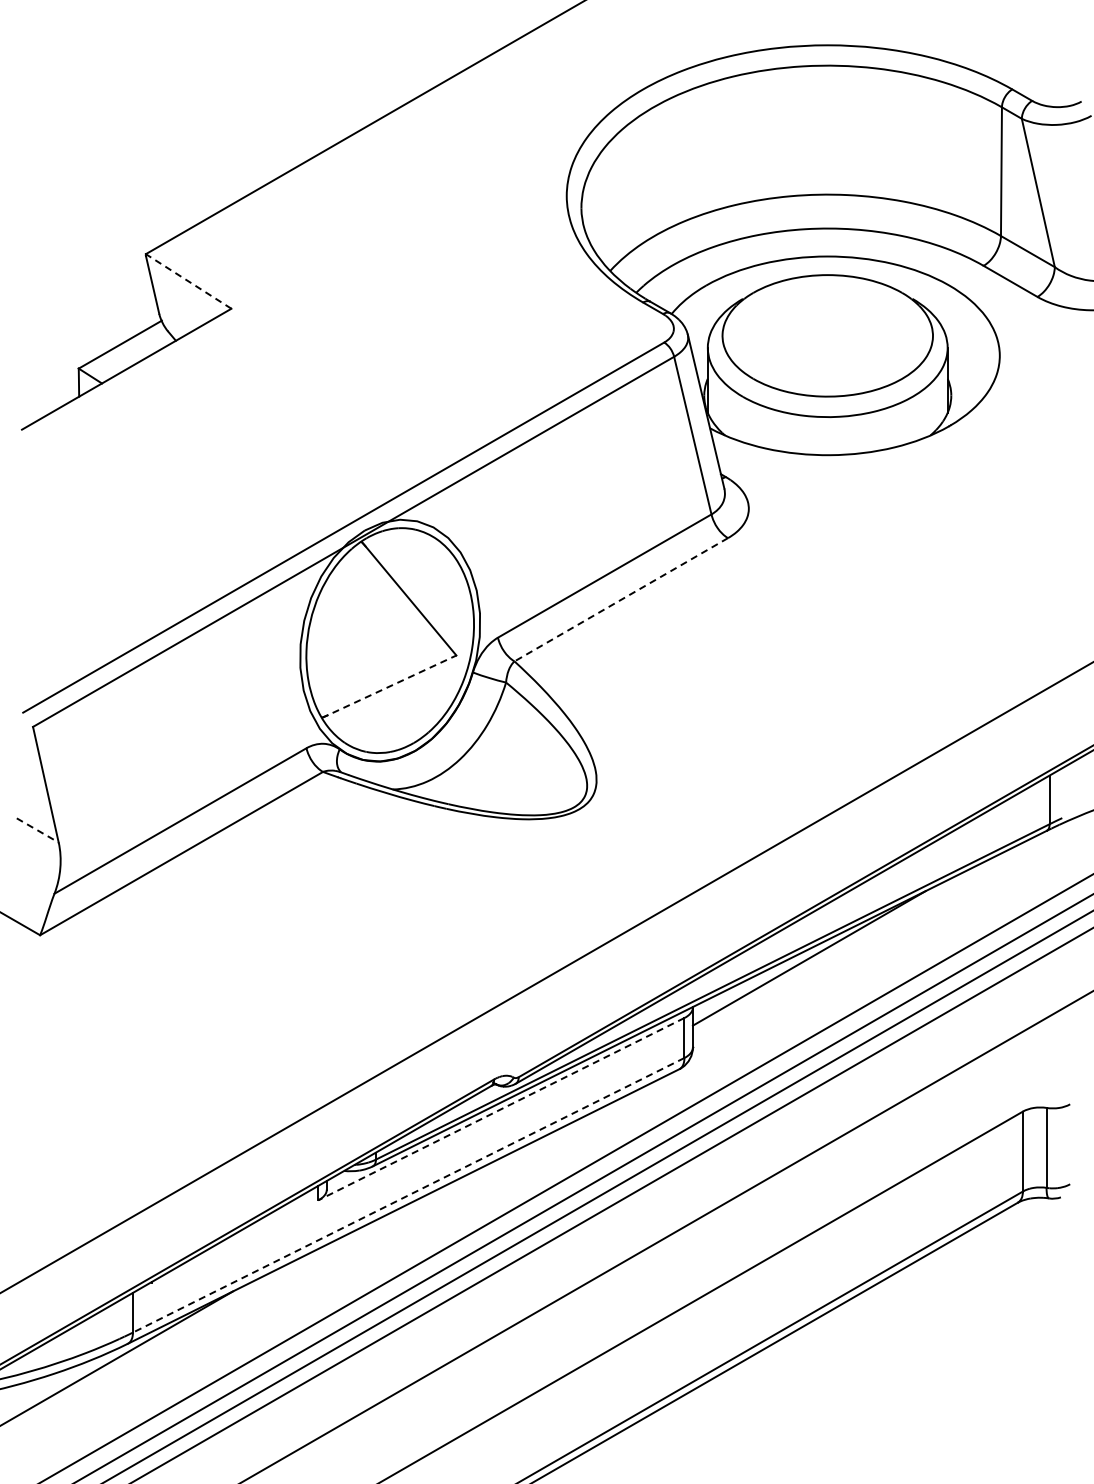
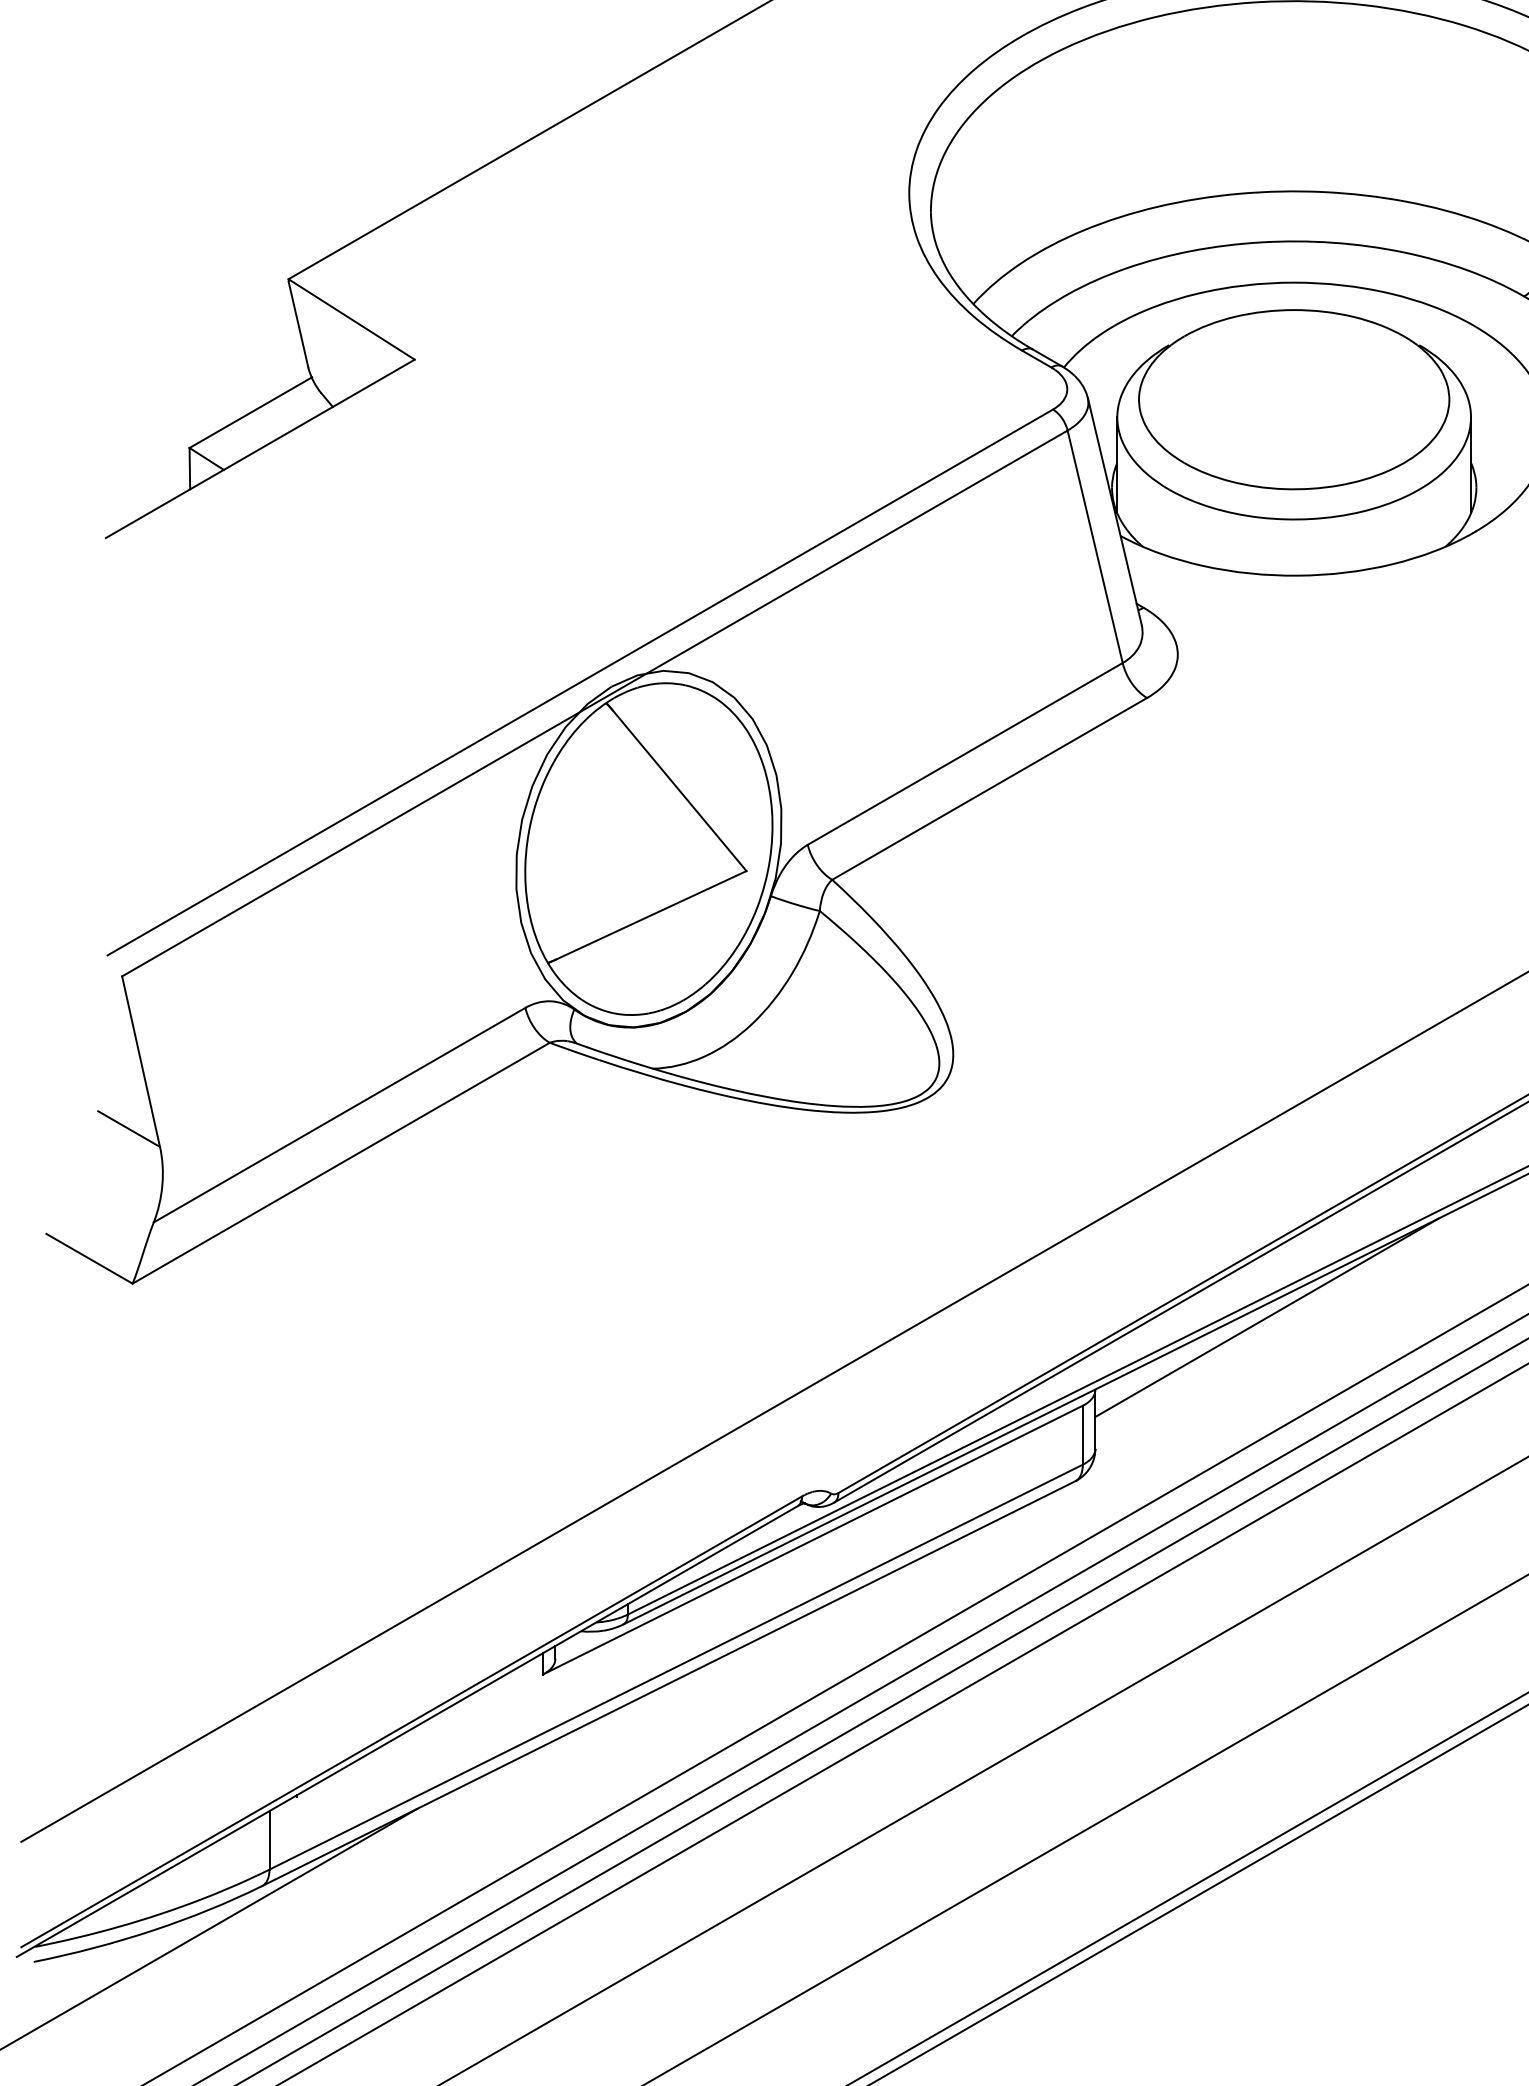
line: (188, 281) -> (351, 319), dashed -> solid
line: (620, 600) -> (988, 789), dashed -> solid
line: (389, 686) -> (647, 916), dashed -> solid
line: (38, 830) -> (130, 1129), dashed -> solid
line: (500, 1109) -> (811, 1540), dashed -> solid
line: (408, 1195) -> (675, 1667), dashed -> solid

